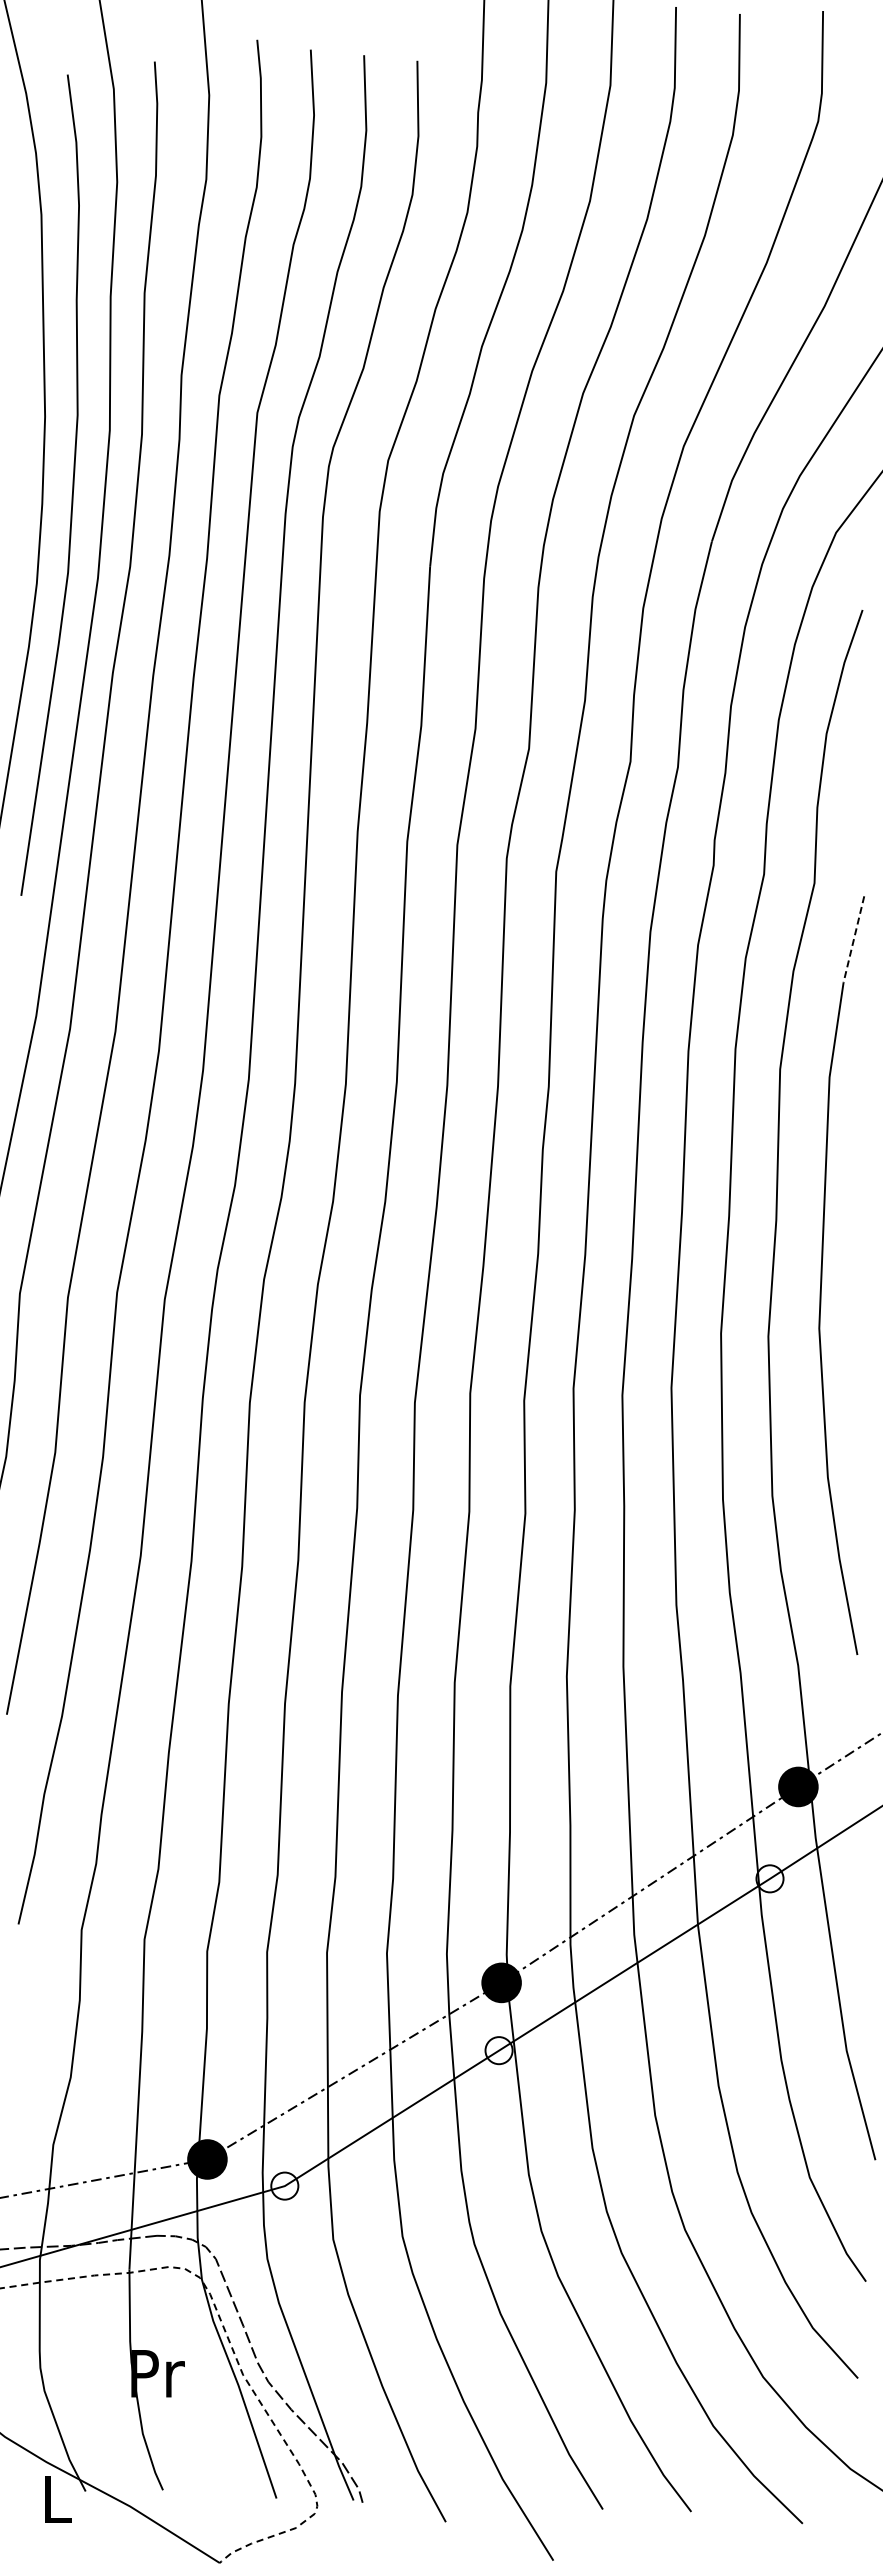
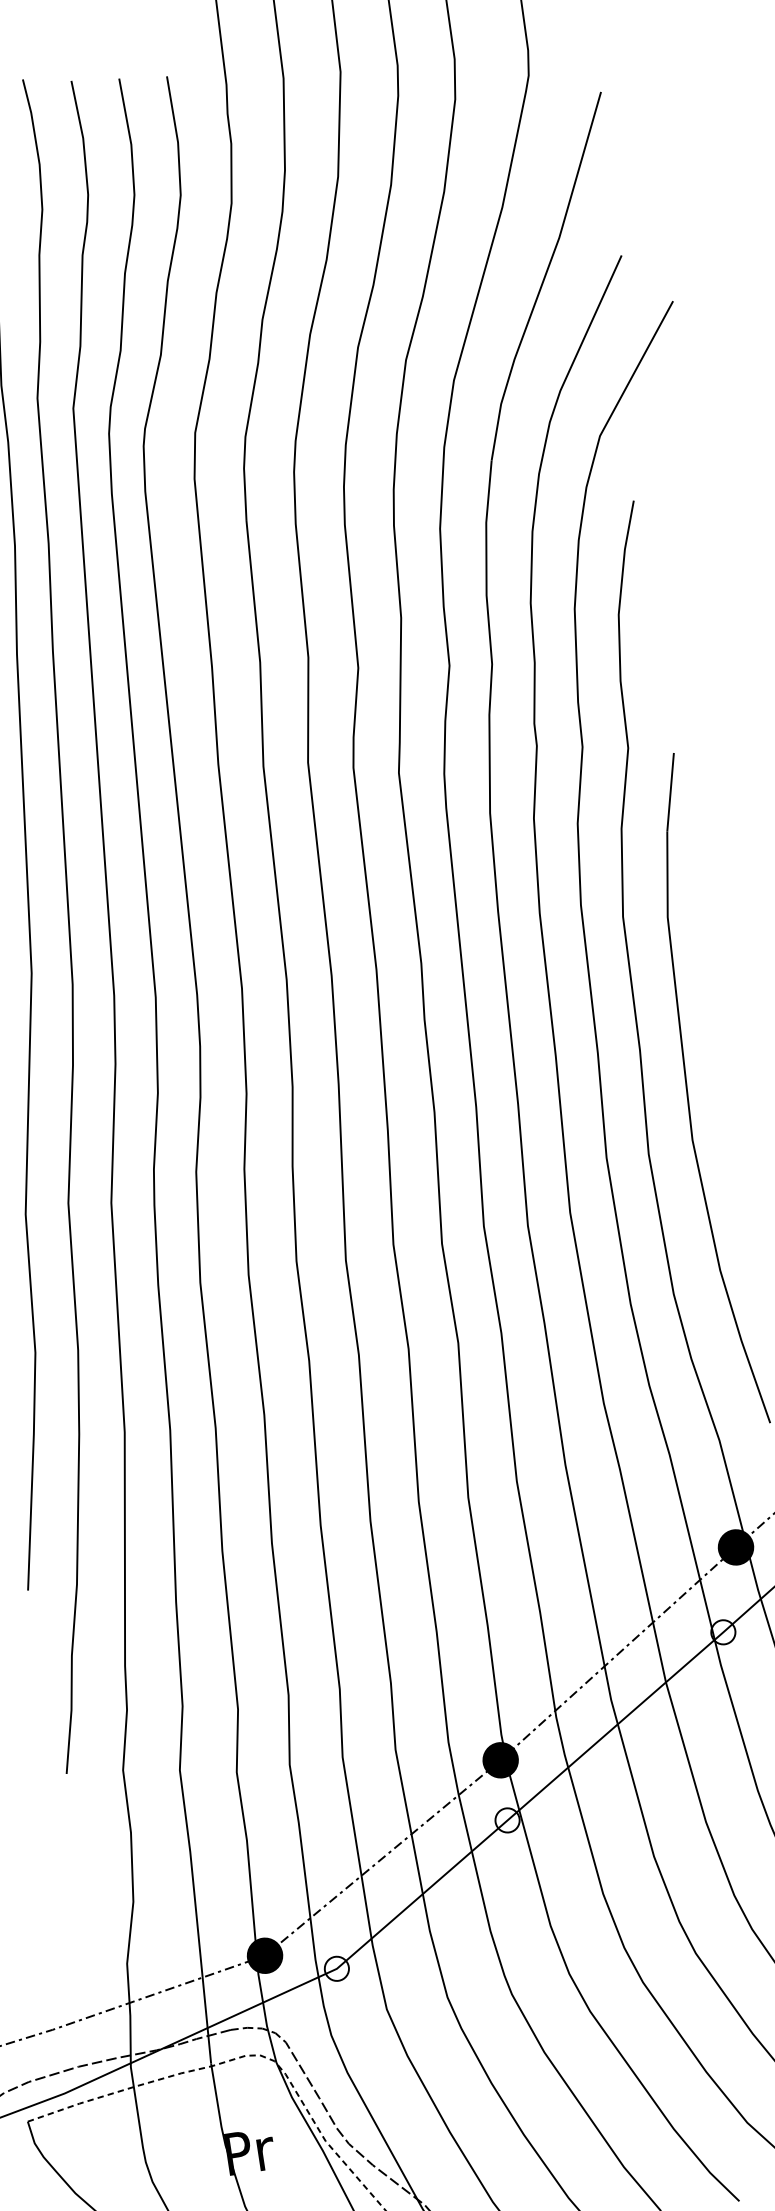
line: (853, 939) -> (670, 792), dashed -> solid

